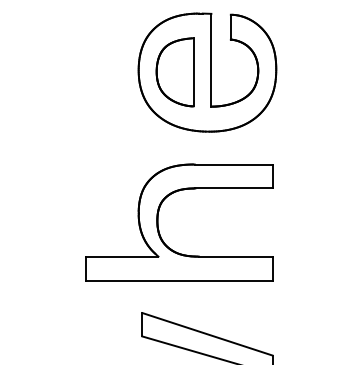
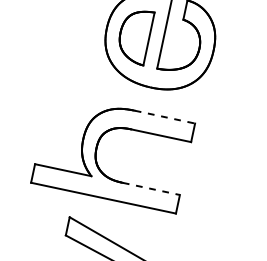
line: (233, 164) -> (164, 117), solid -> dashed
line: (235, 256) -> (151, 188), solid -> dashed

